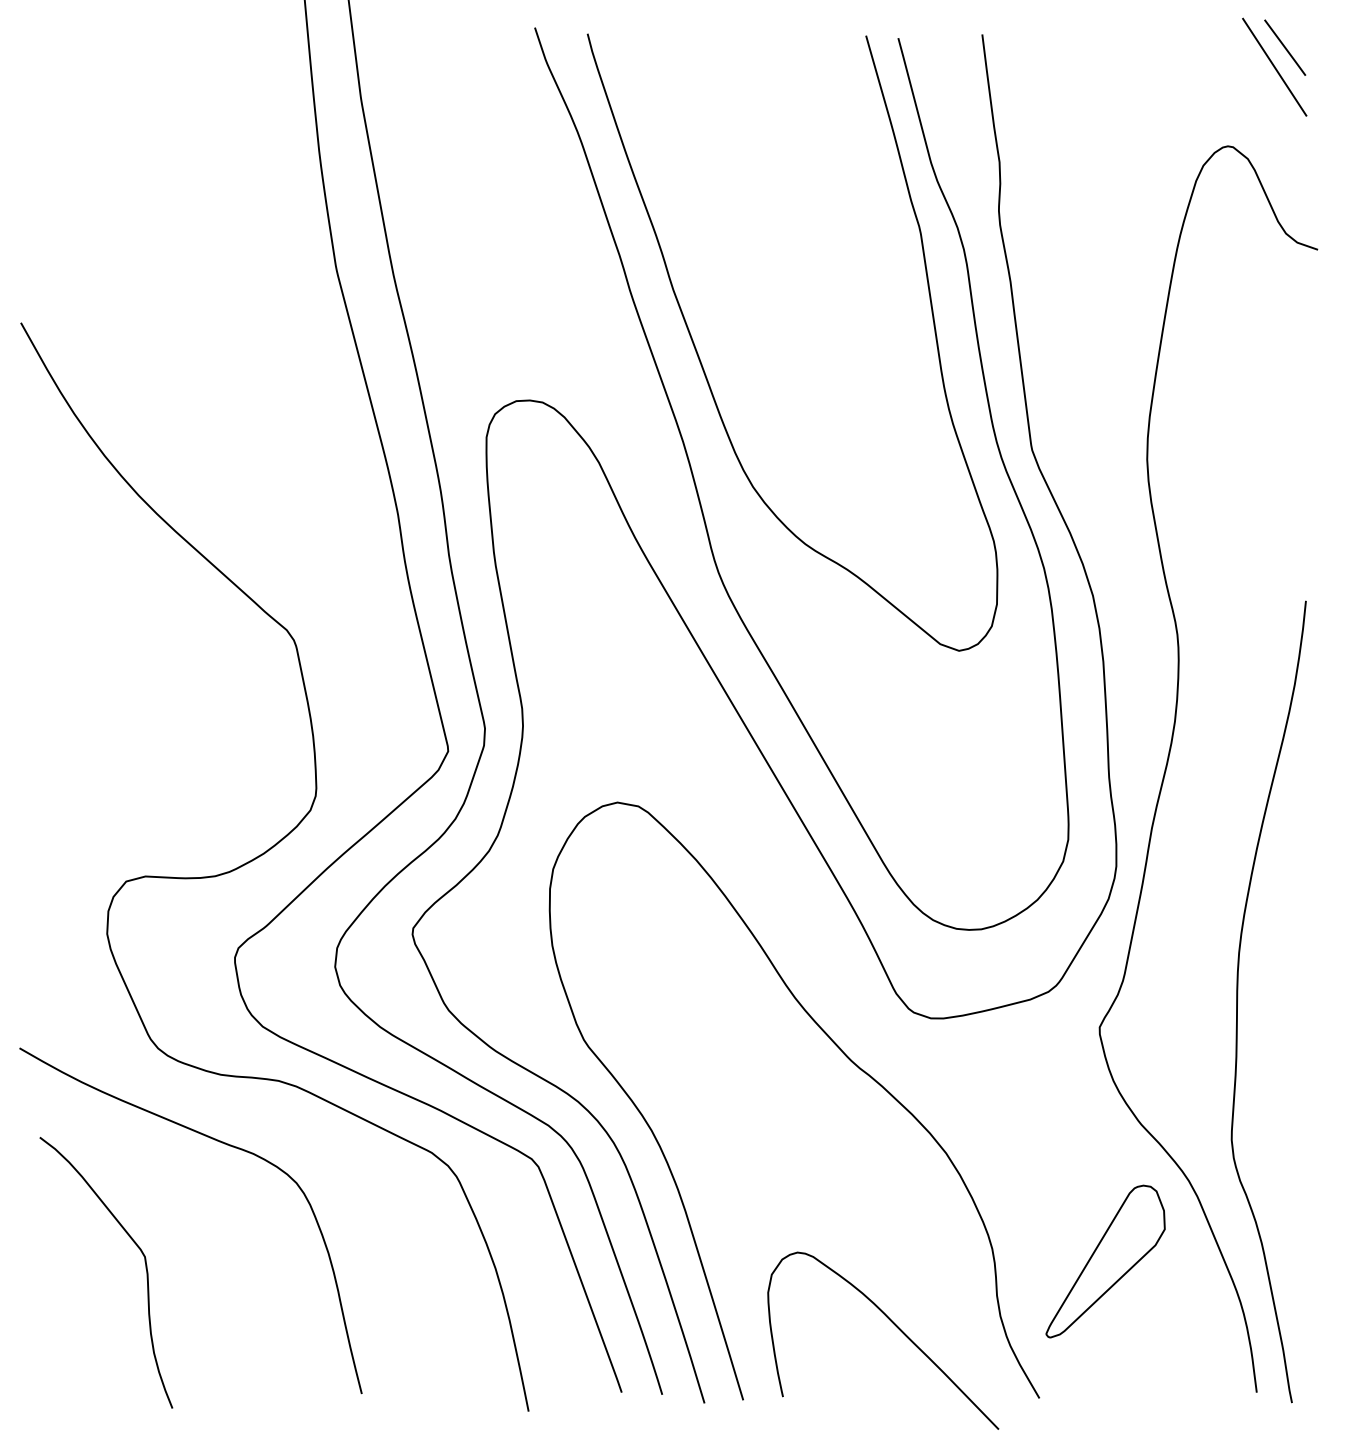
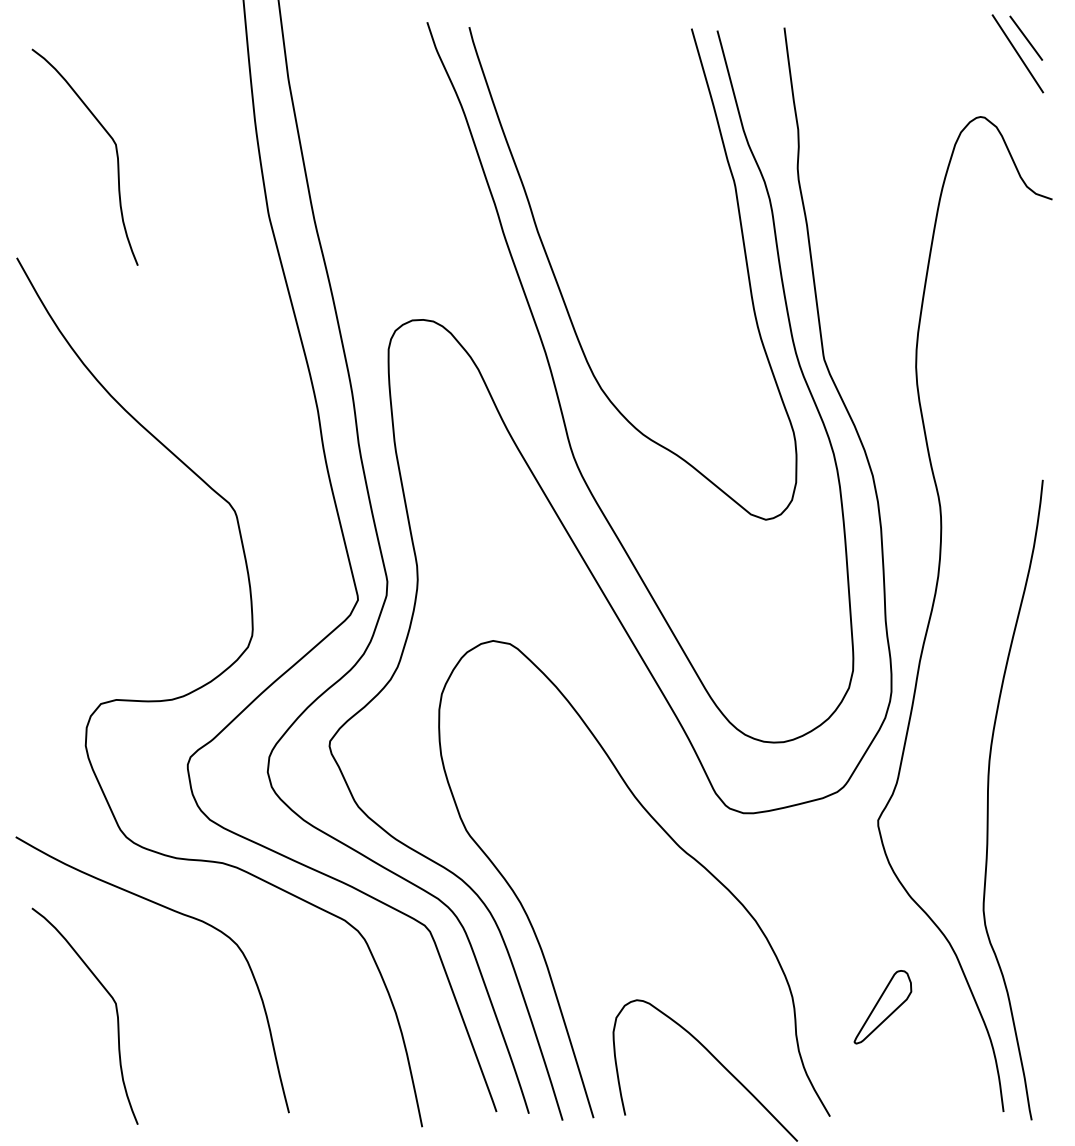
curve: (144, 188) -> (115, 150), added
part: (1105, 1260) -> (882, 1006), size x0.6

